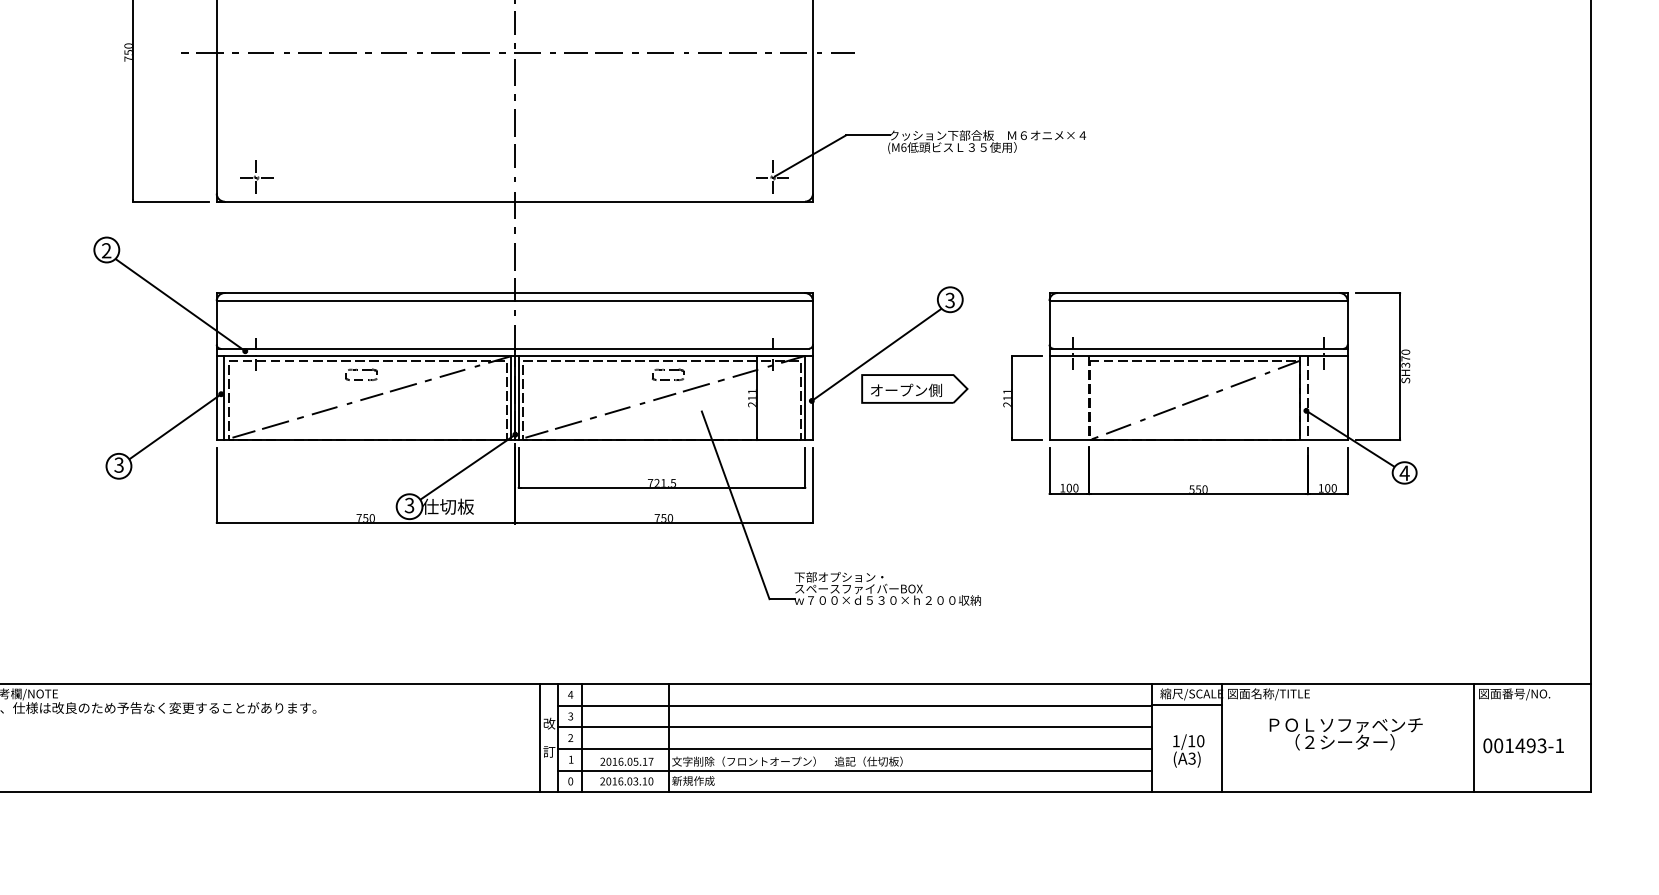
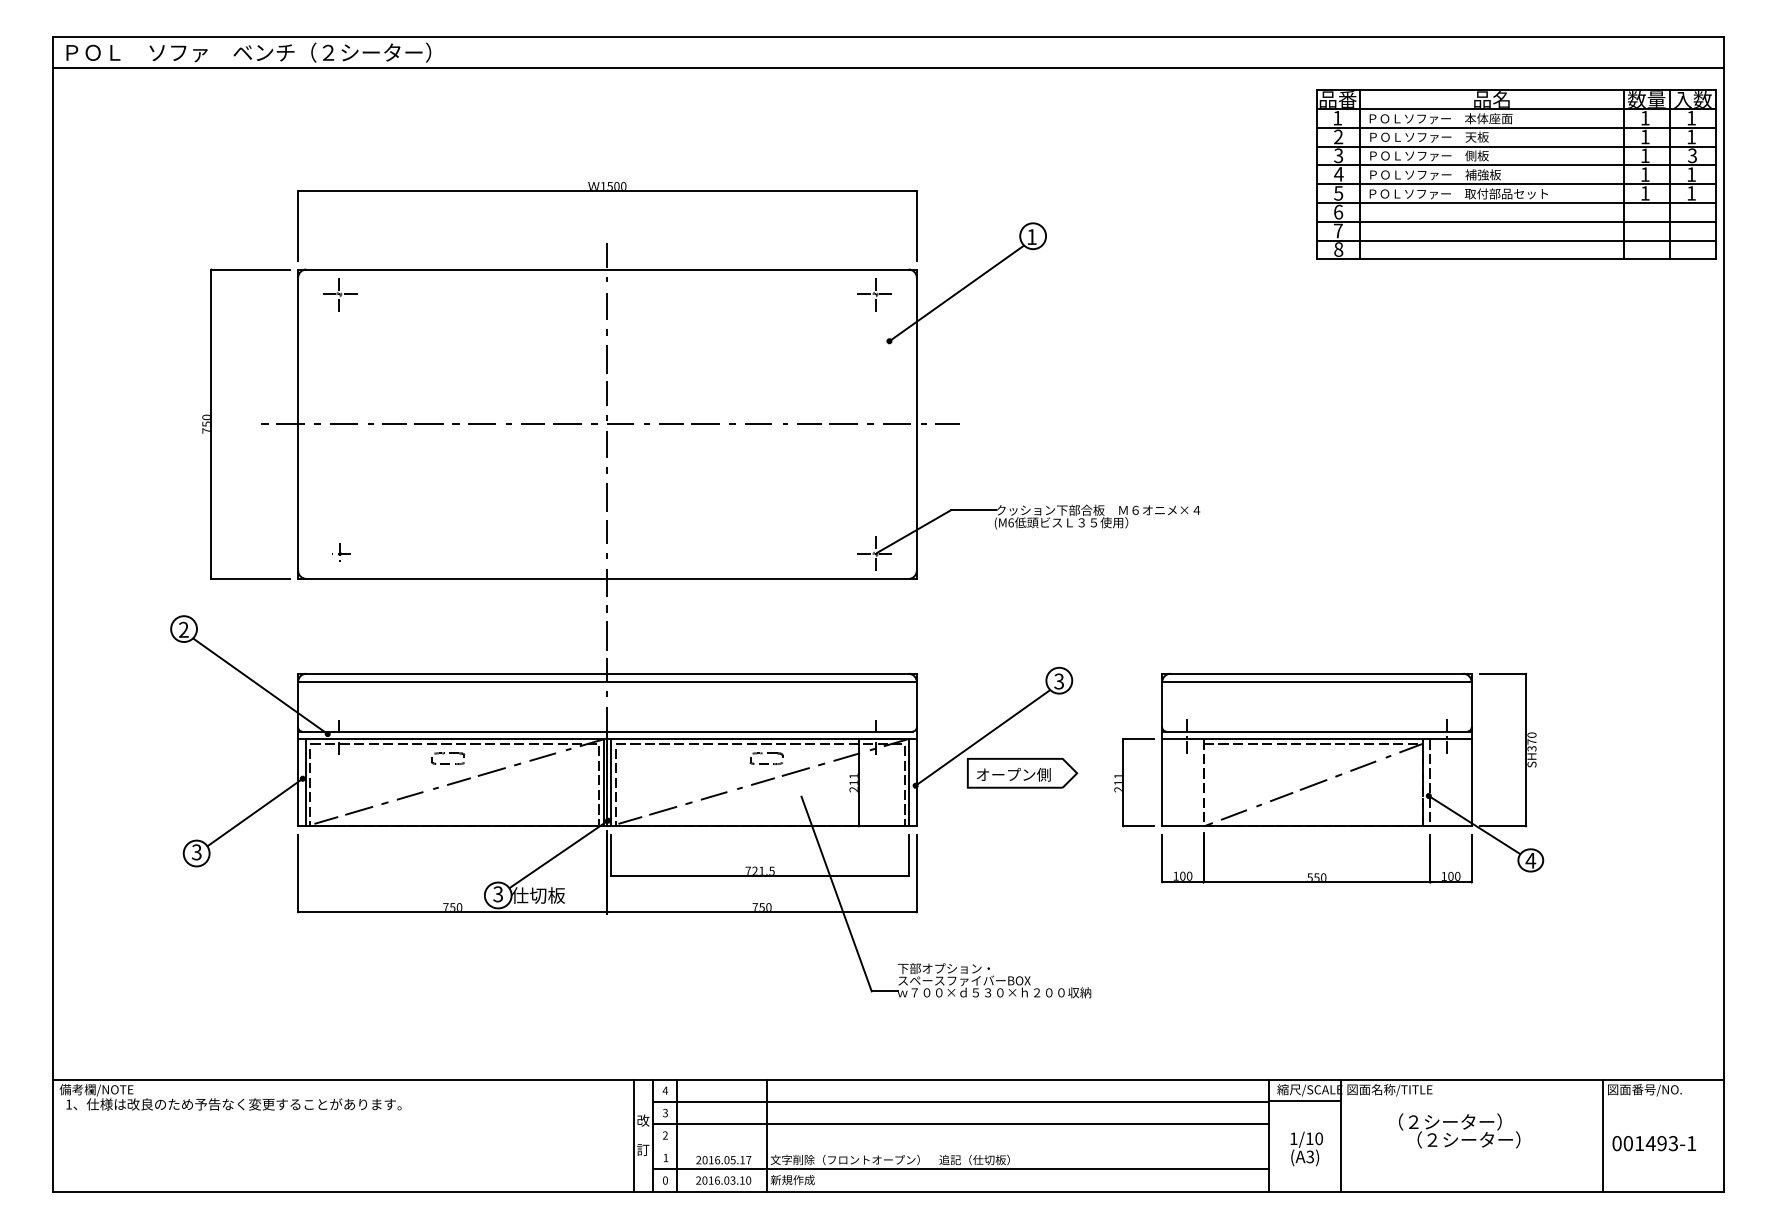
part: (257, 177) -> (340, 553), size x0.6
text: (1345, 724) -> (1469, 1121), ＰＯＬソファベンチ -> （２シーター）
line: (855, 748) -> (960, 1146), removed

